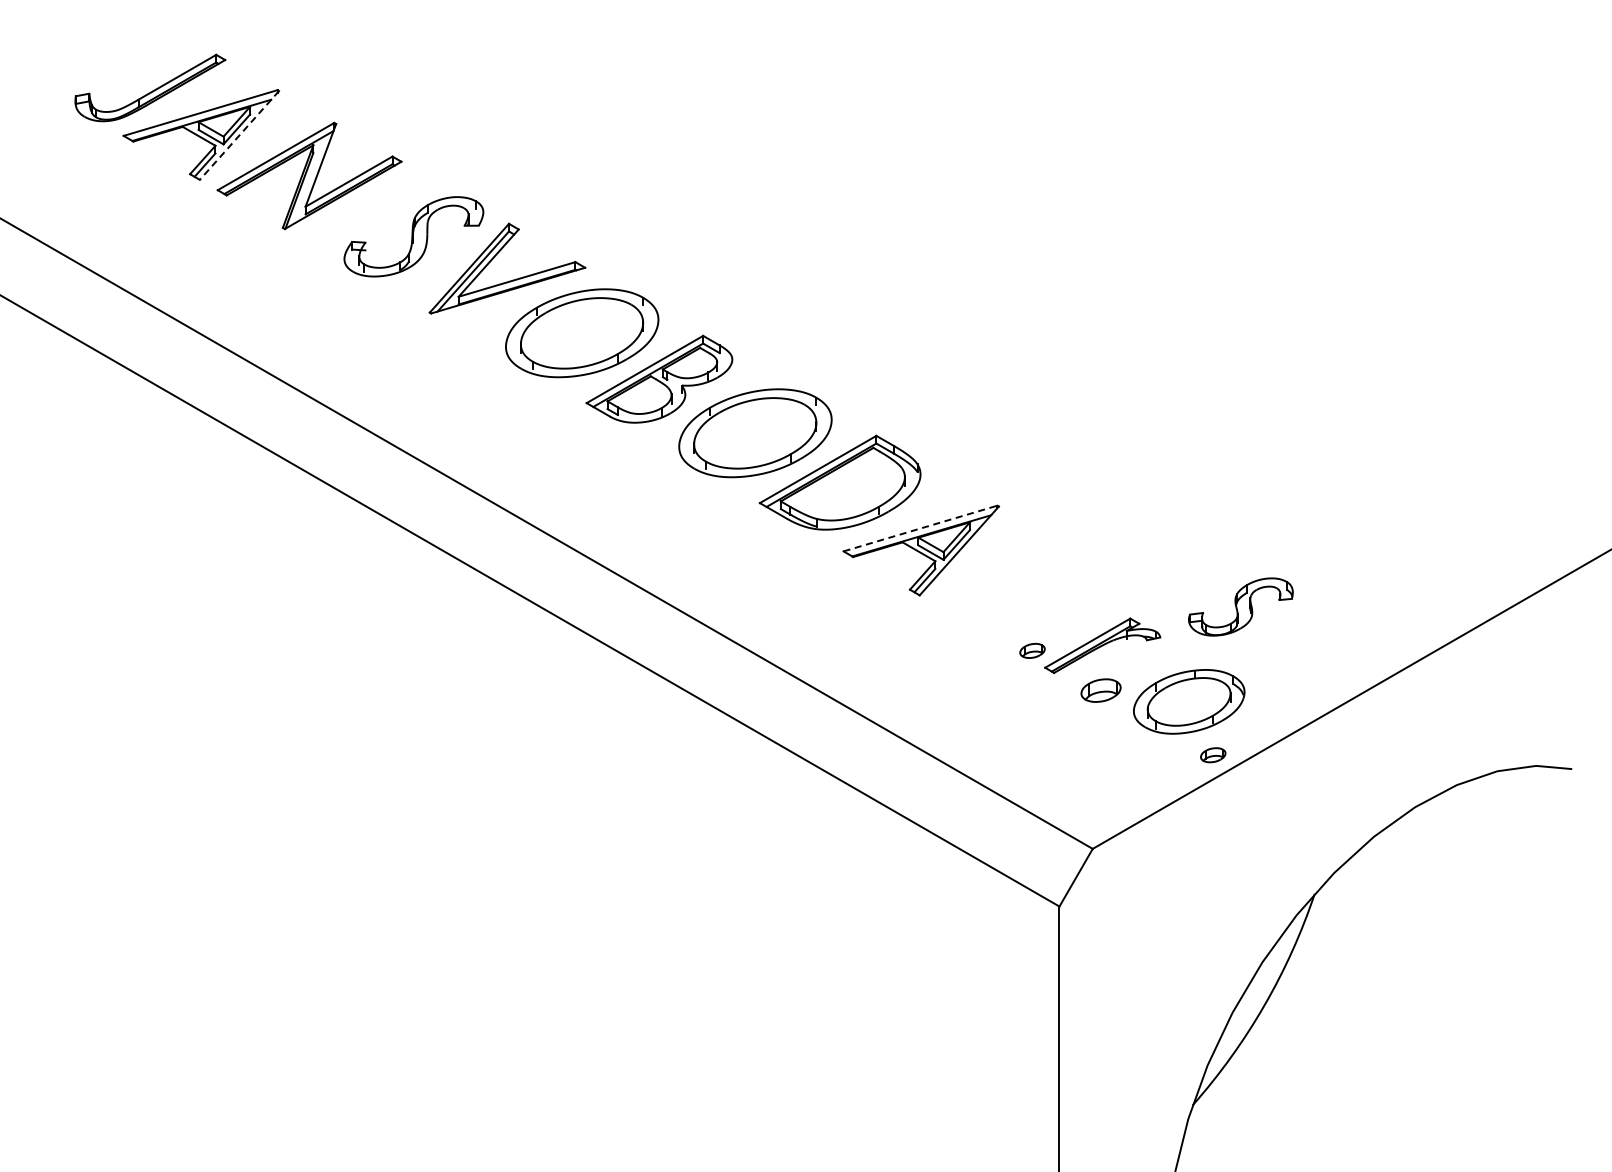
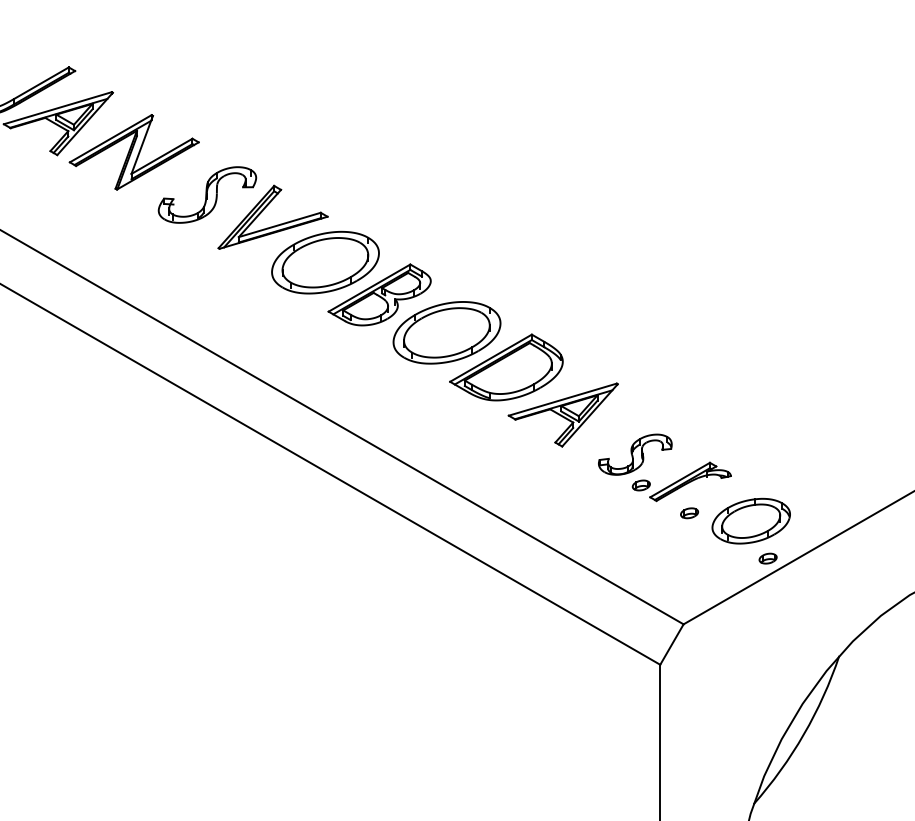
line: (239, 135) -> (85, 123), dashed -> solid
line: (920, 528) -> (562, 399), dashed -> solid
part: (1240, 606) -> (635, 454), moved
part: (1101, 690) -> (689, 513), size x0.62

